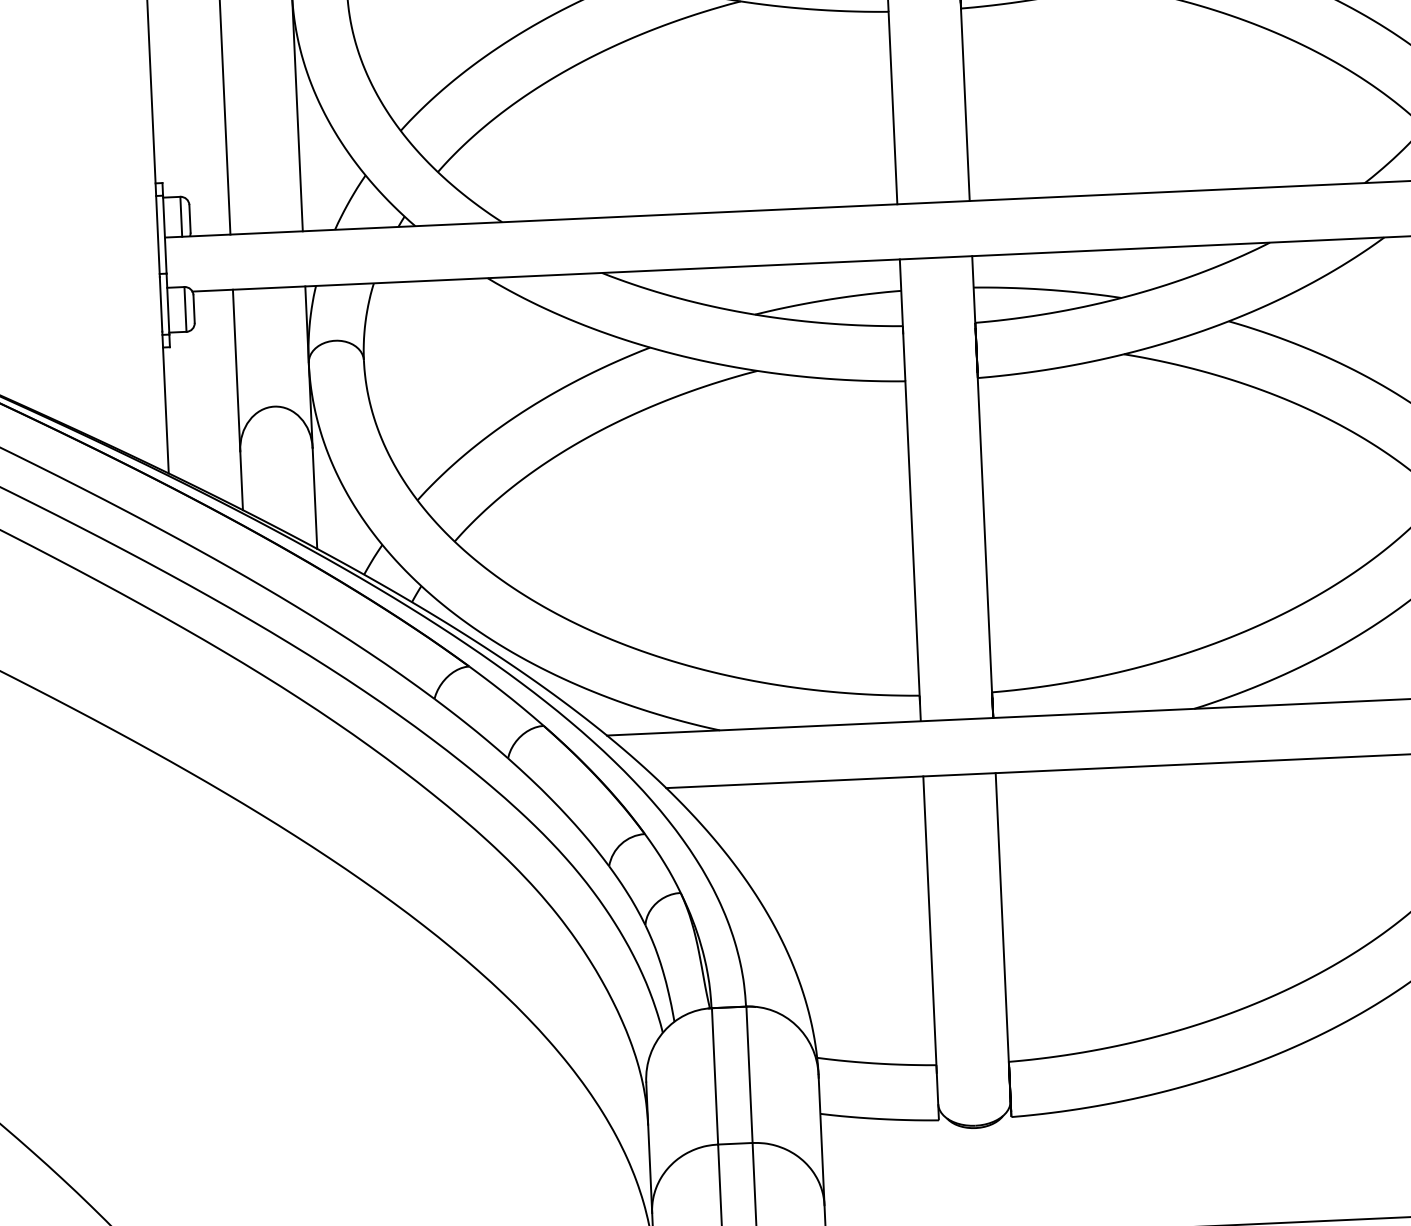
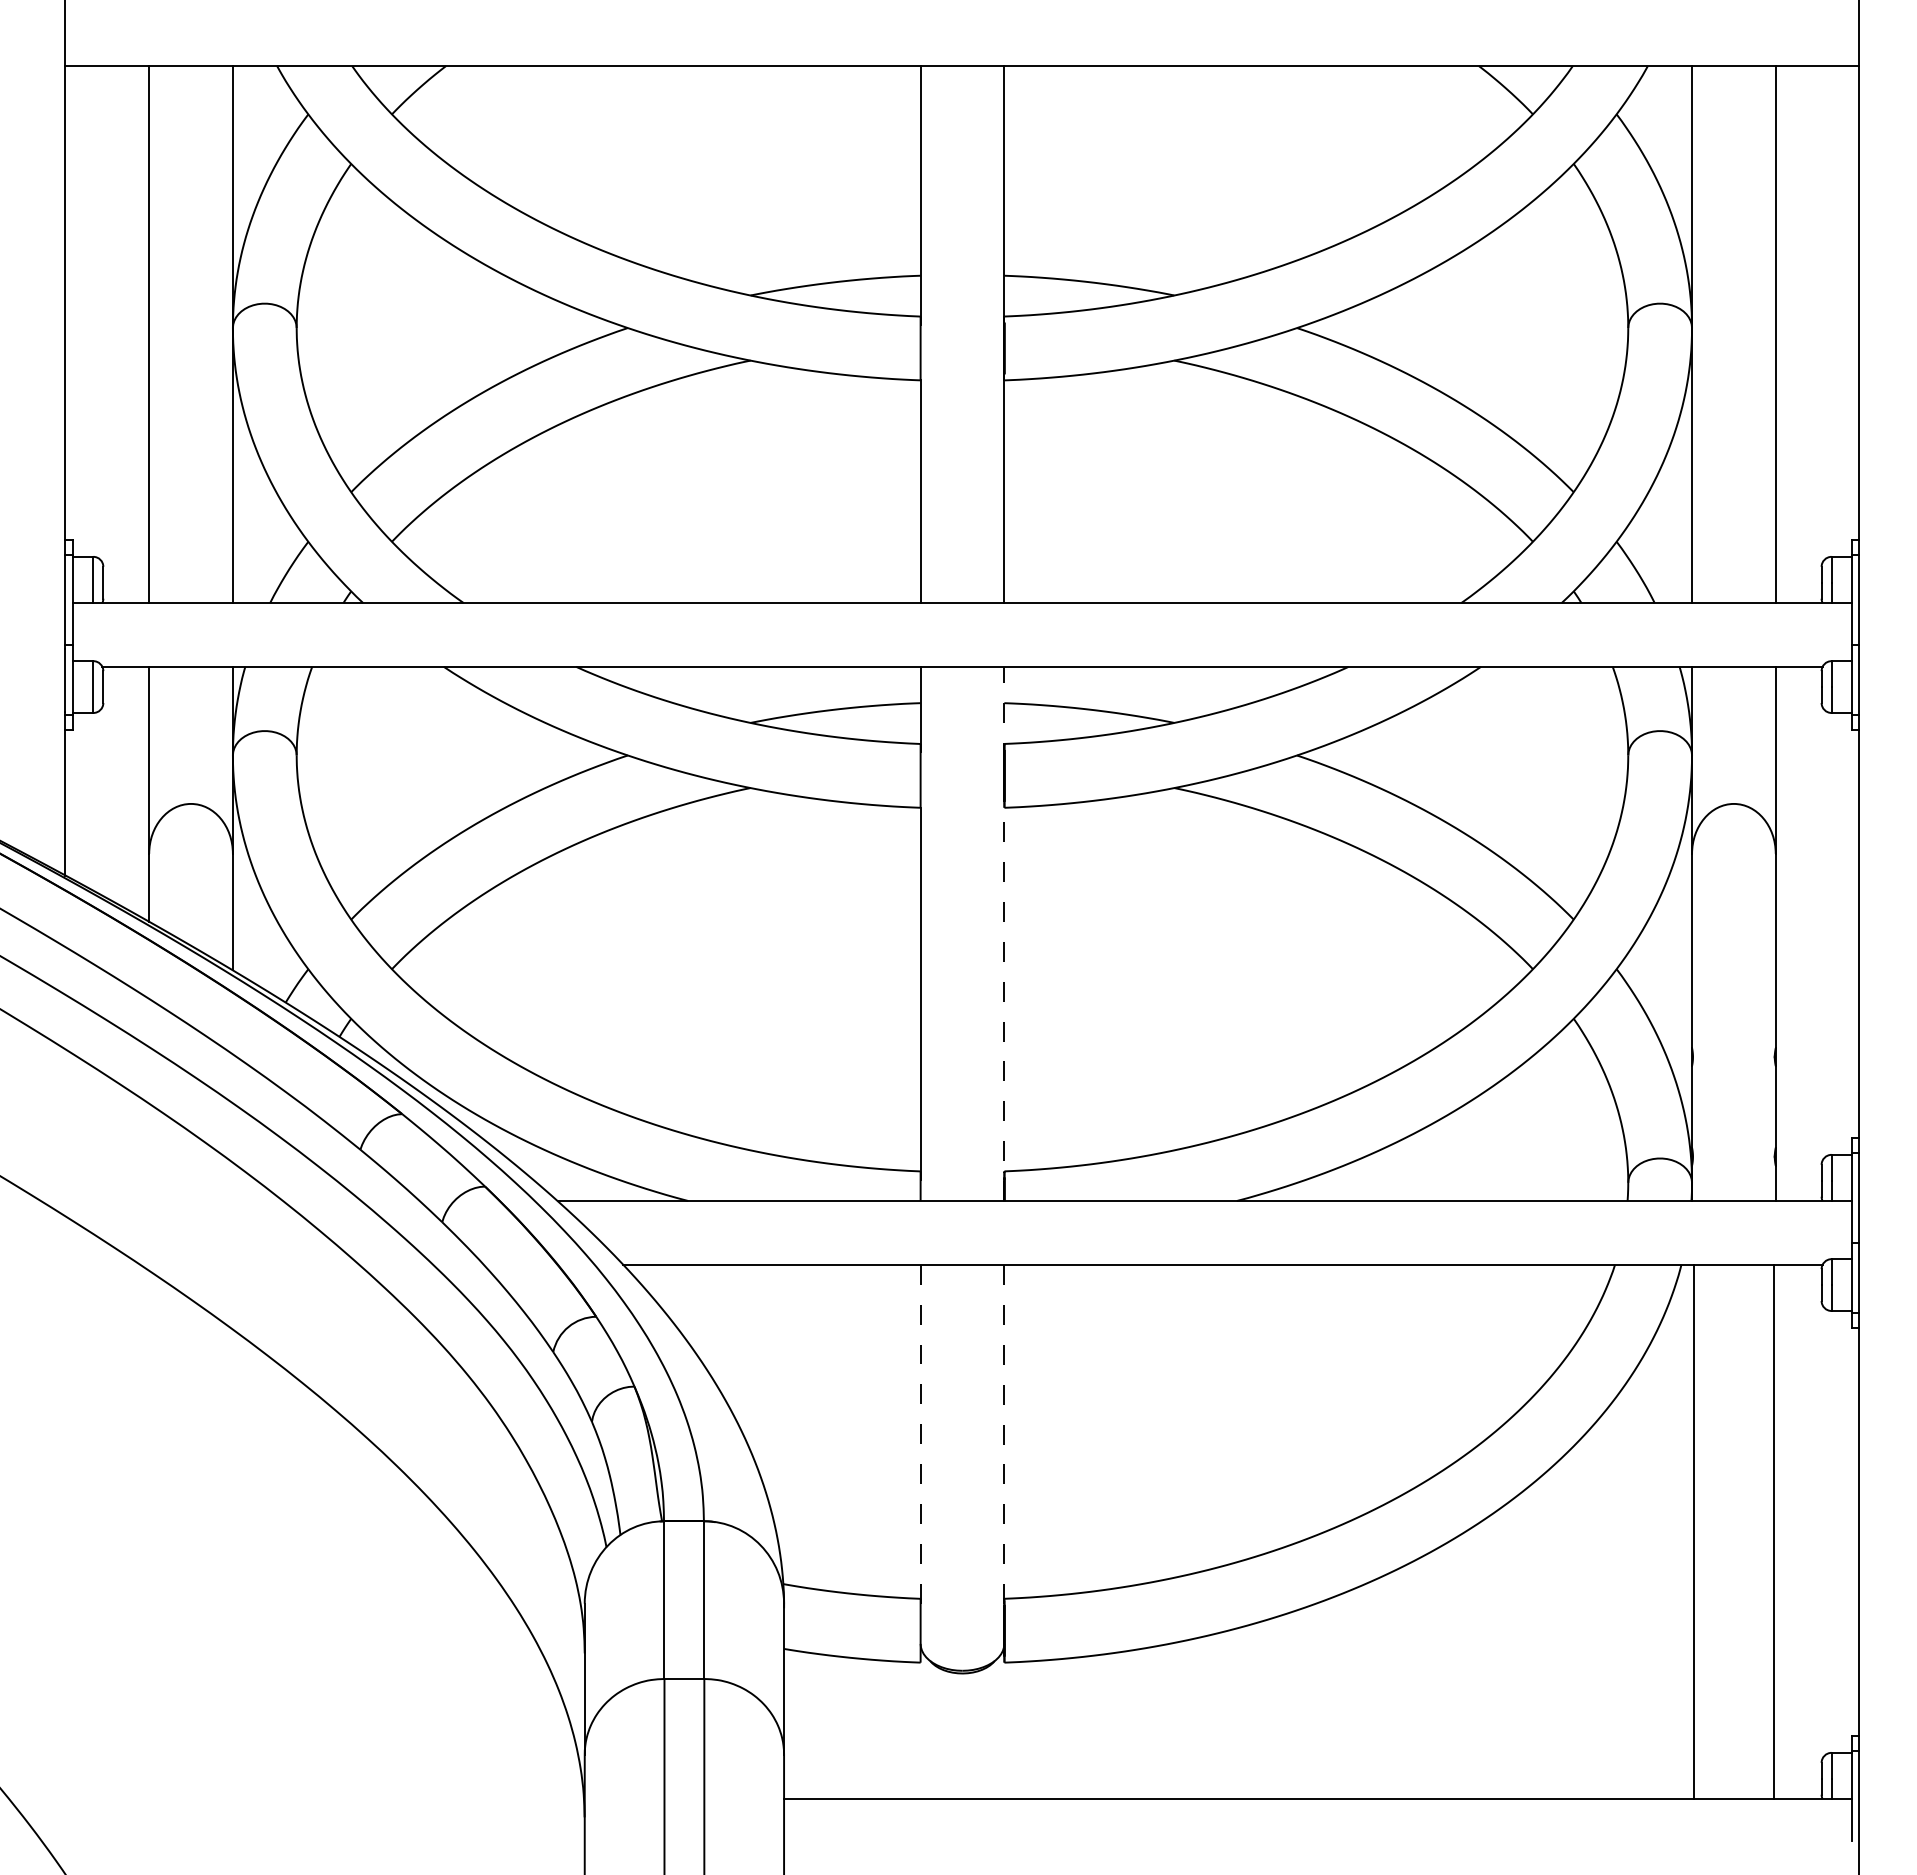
line: (982, 486) -> (1004, 933), solid -> dashed
line: (929, 924) -> (920, 1436), solid -> dashed
line: (1003, 937) -> (1004, 1454), solid -> dashed

